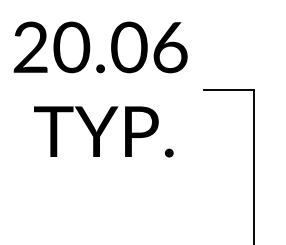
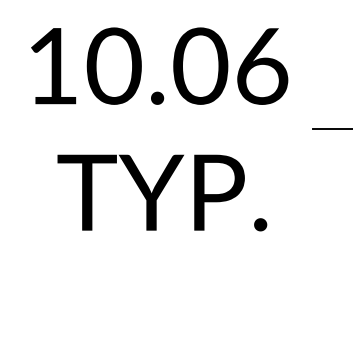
text: (30, 46) -> (52, 64), 20.06 -> 10.06

